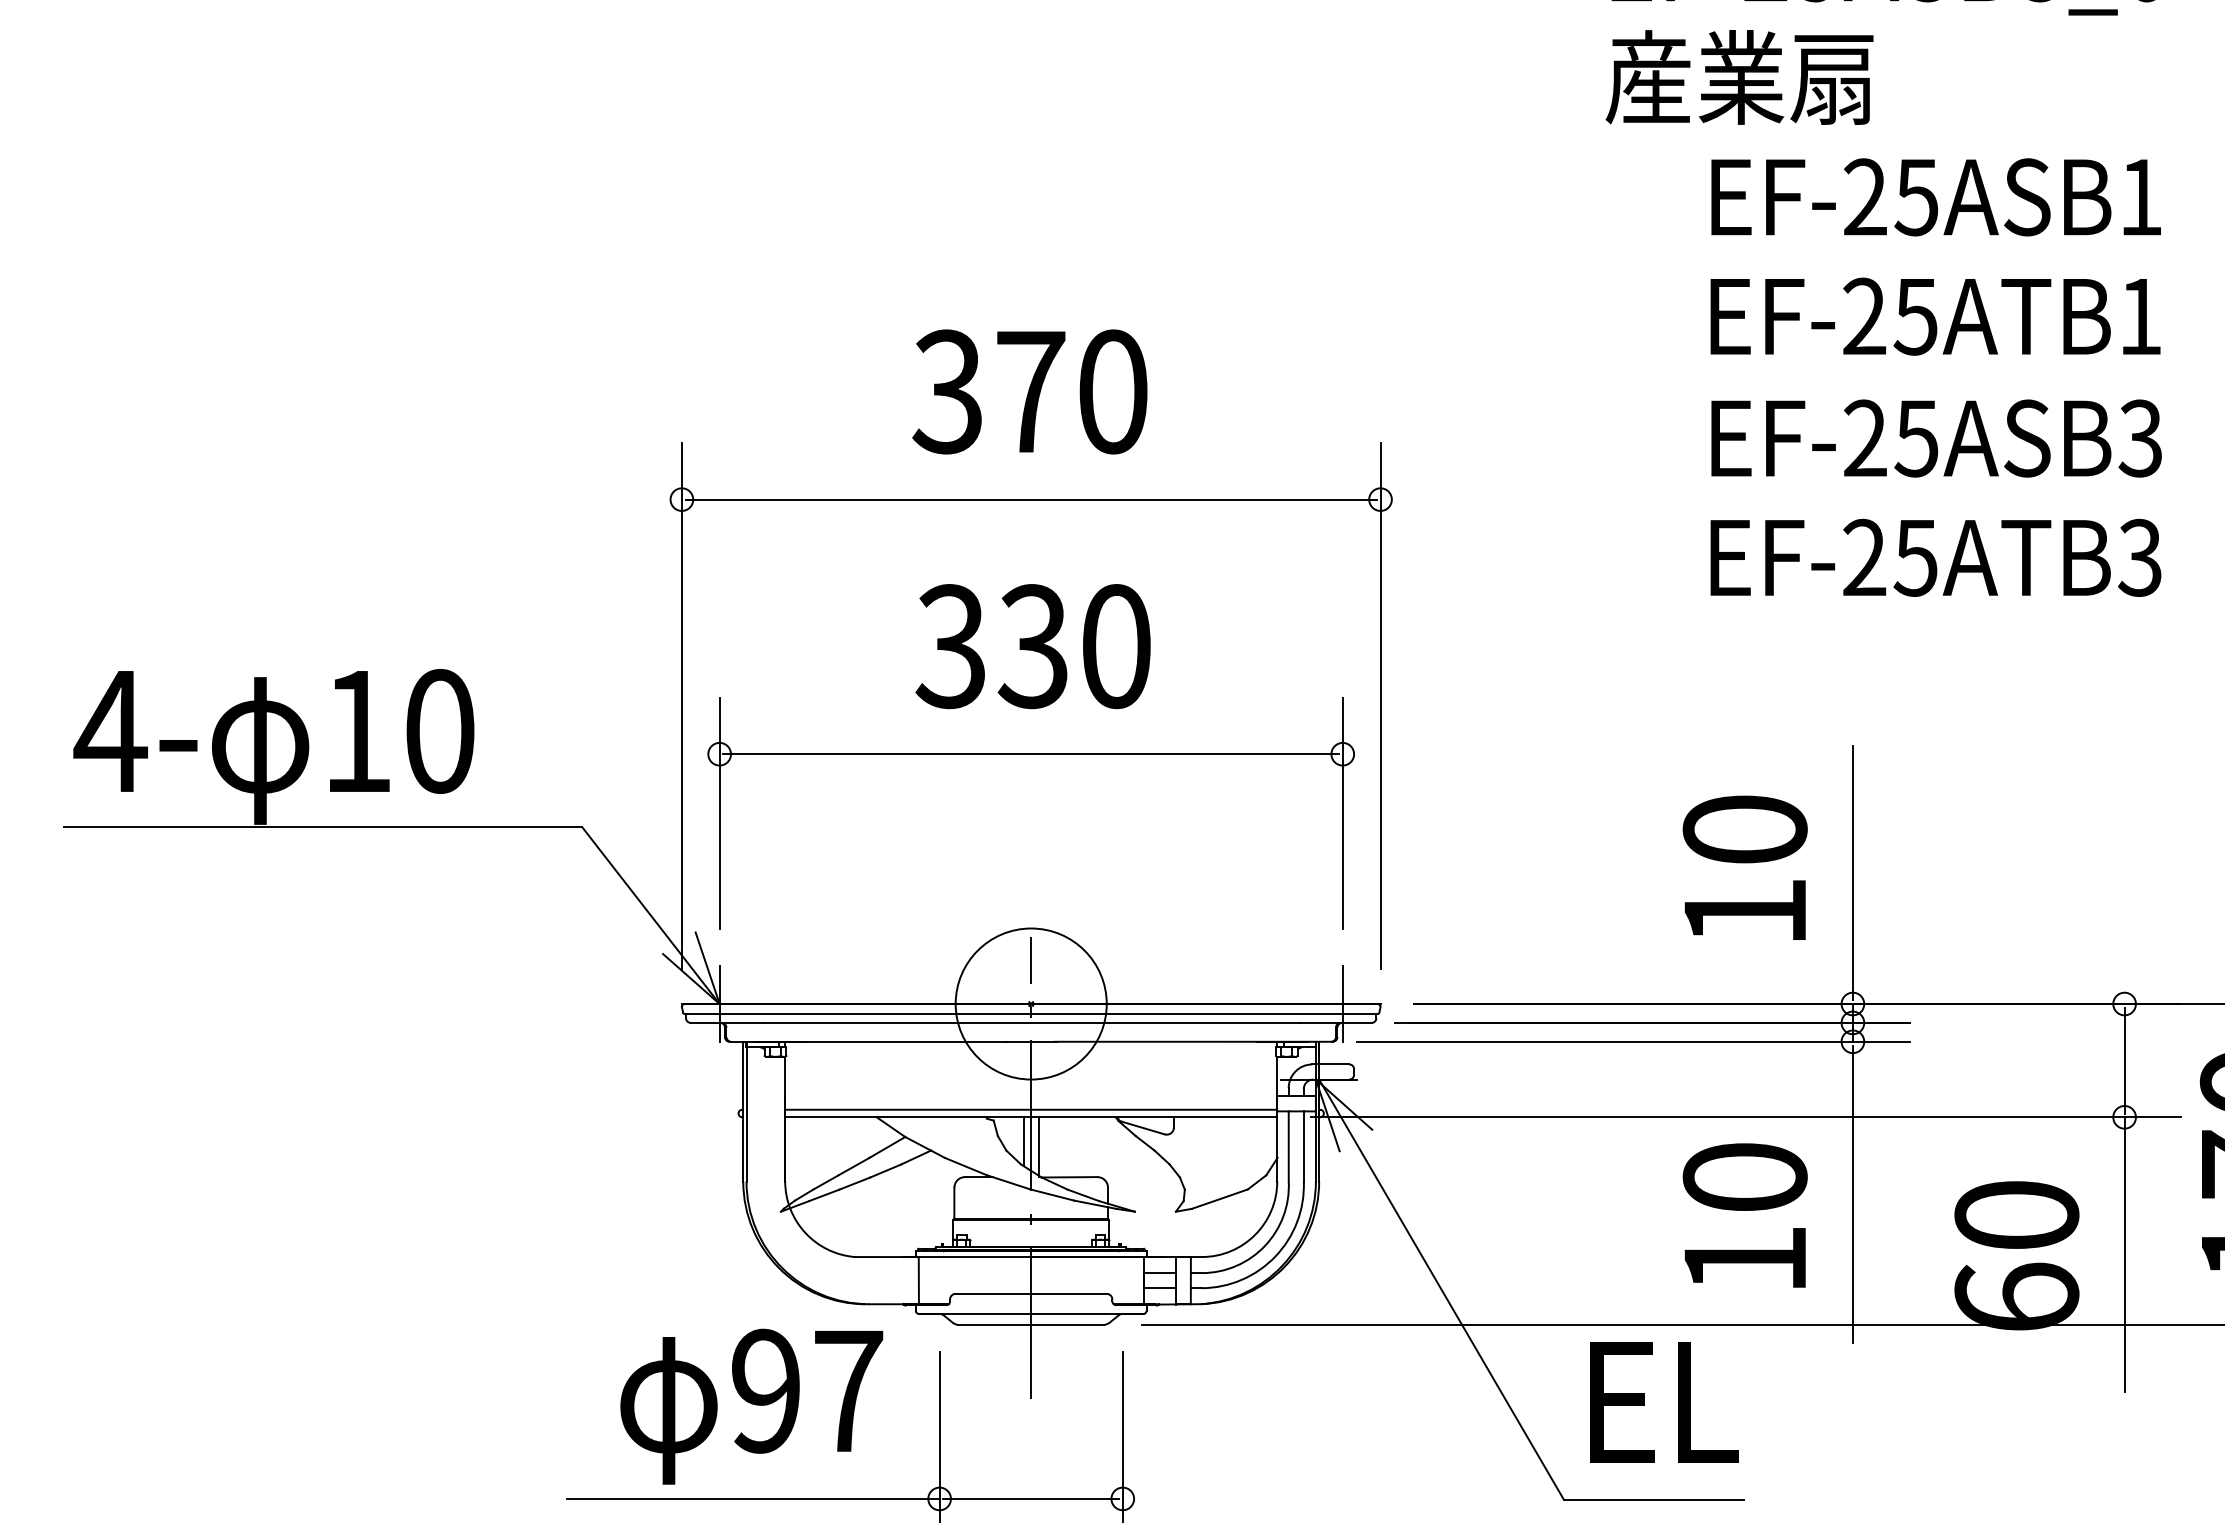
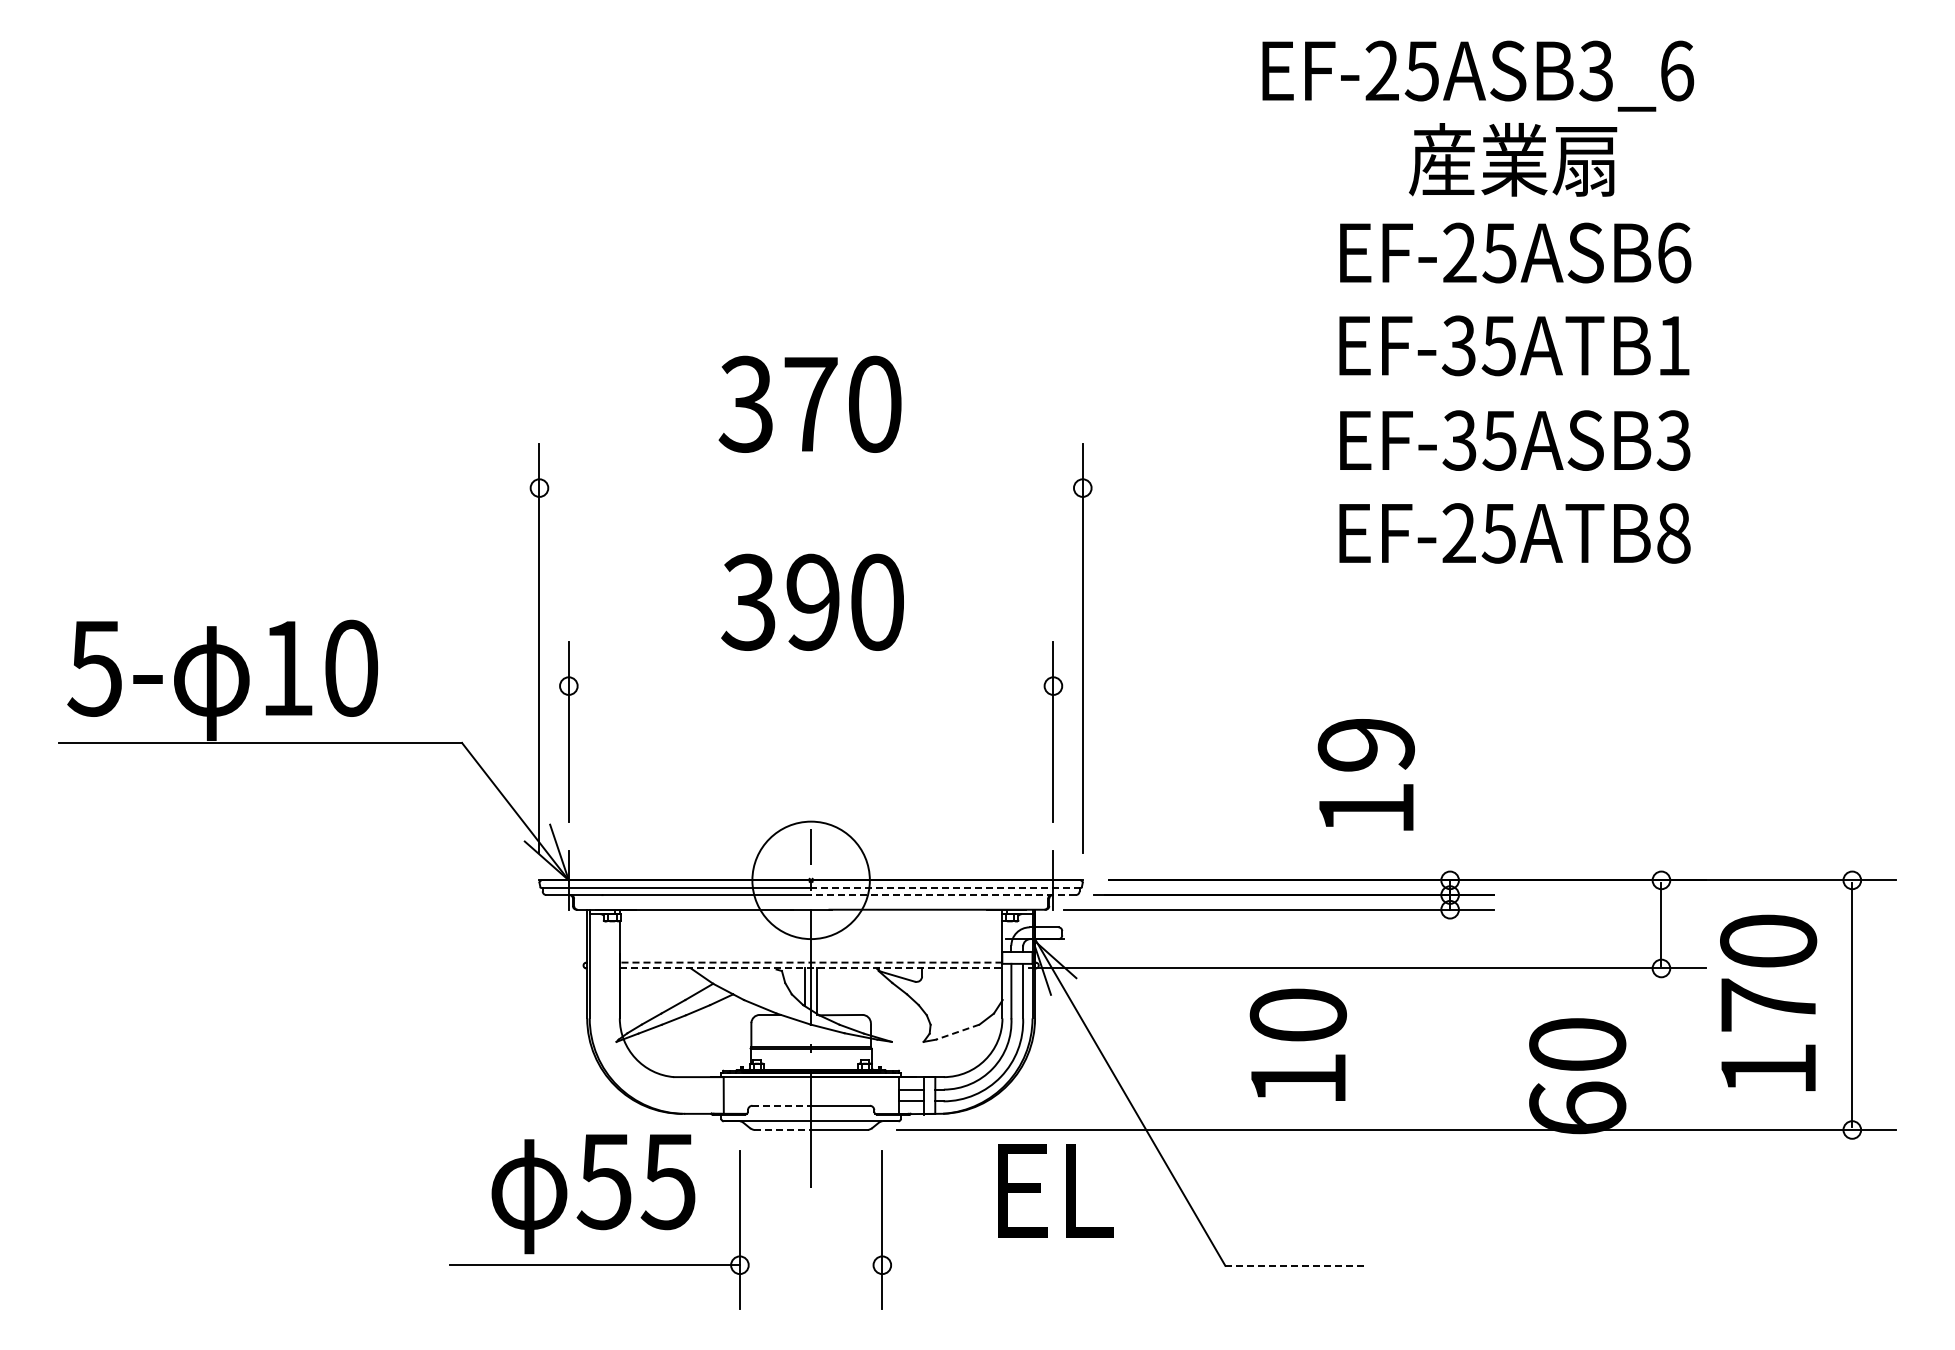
text: (1740, 77) -> (1513, 159), moved
text: (2141, 196) -> (1674, 252), EF-25ASB1 -> EF-25ASB6
text: (1863, 316) -> (1458, 345), EF-25ATB1 -> EF-35ATB1
text: (1864, 438) -> (1459, 440), EF-25ASB3 -> EF-35ASB3
line: (1030, 500) -> (810, 488), removed
text: (2140, 557) -> (1673, 533), EF-25ATB3 -> EF-25ATB8
text: (1032, 645) -> (812, 601), 330 -> 390
text: (110, 731) -> (95, 668), 4- -> 5-
line: (1030, 754) -> (810, 686), removed
text: (1745, 829) -> (1366, 744), 10 -> 19
line: (1853, 873) -> (1450, 778), removed
line: (1203, 1014) -> (945, 888), solid -> dashed
line: (1201, 1023) -> (943, 895), solid -> dashed
line: (1030, 1109) -> (810, 962), solid -> dashed
line: (1031, 1117) -> (811, 968), solid -> dashed
line: (1853, 1194) -> (1450, 1028), removed
line: (1219, 1199) -> (957, 1032), solid -> dashed
text: (1744, 1215) -> (1297, 1044), moved
line: (2124, 1253) -> (1661, 1074), removed
line: (994, 1293) -> (782, 1105), solid -> dashed
line: (995, 1325) -> (783, 1130), solid -> dashed
text: (805, 1391) -> (635, 1181), 97 -> 55
text: (1664, 1402) -> (1055, 1190), moved
line: (1030, 1499) -> (810, 1265), removed
line: (1654, 1499) -> (1295, 1265), solid -> dashed

